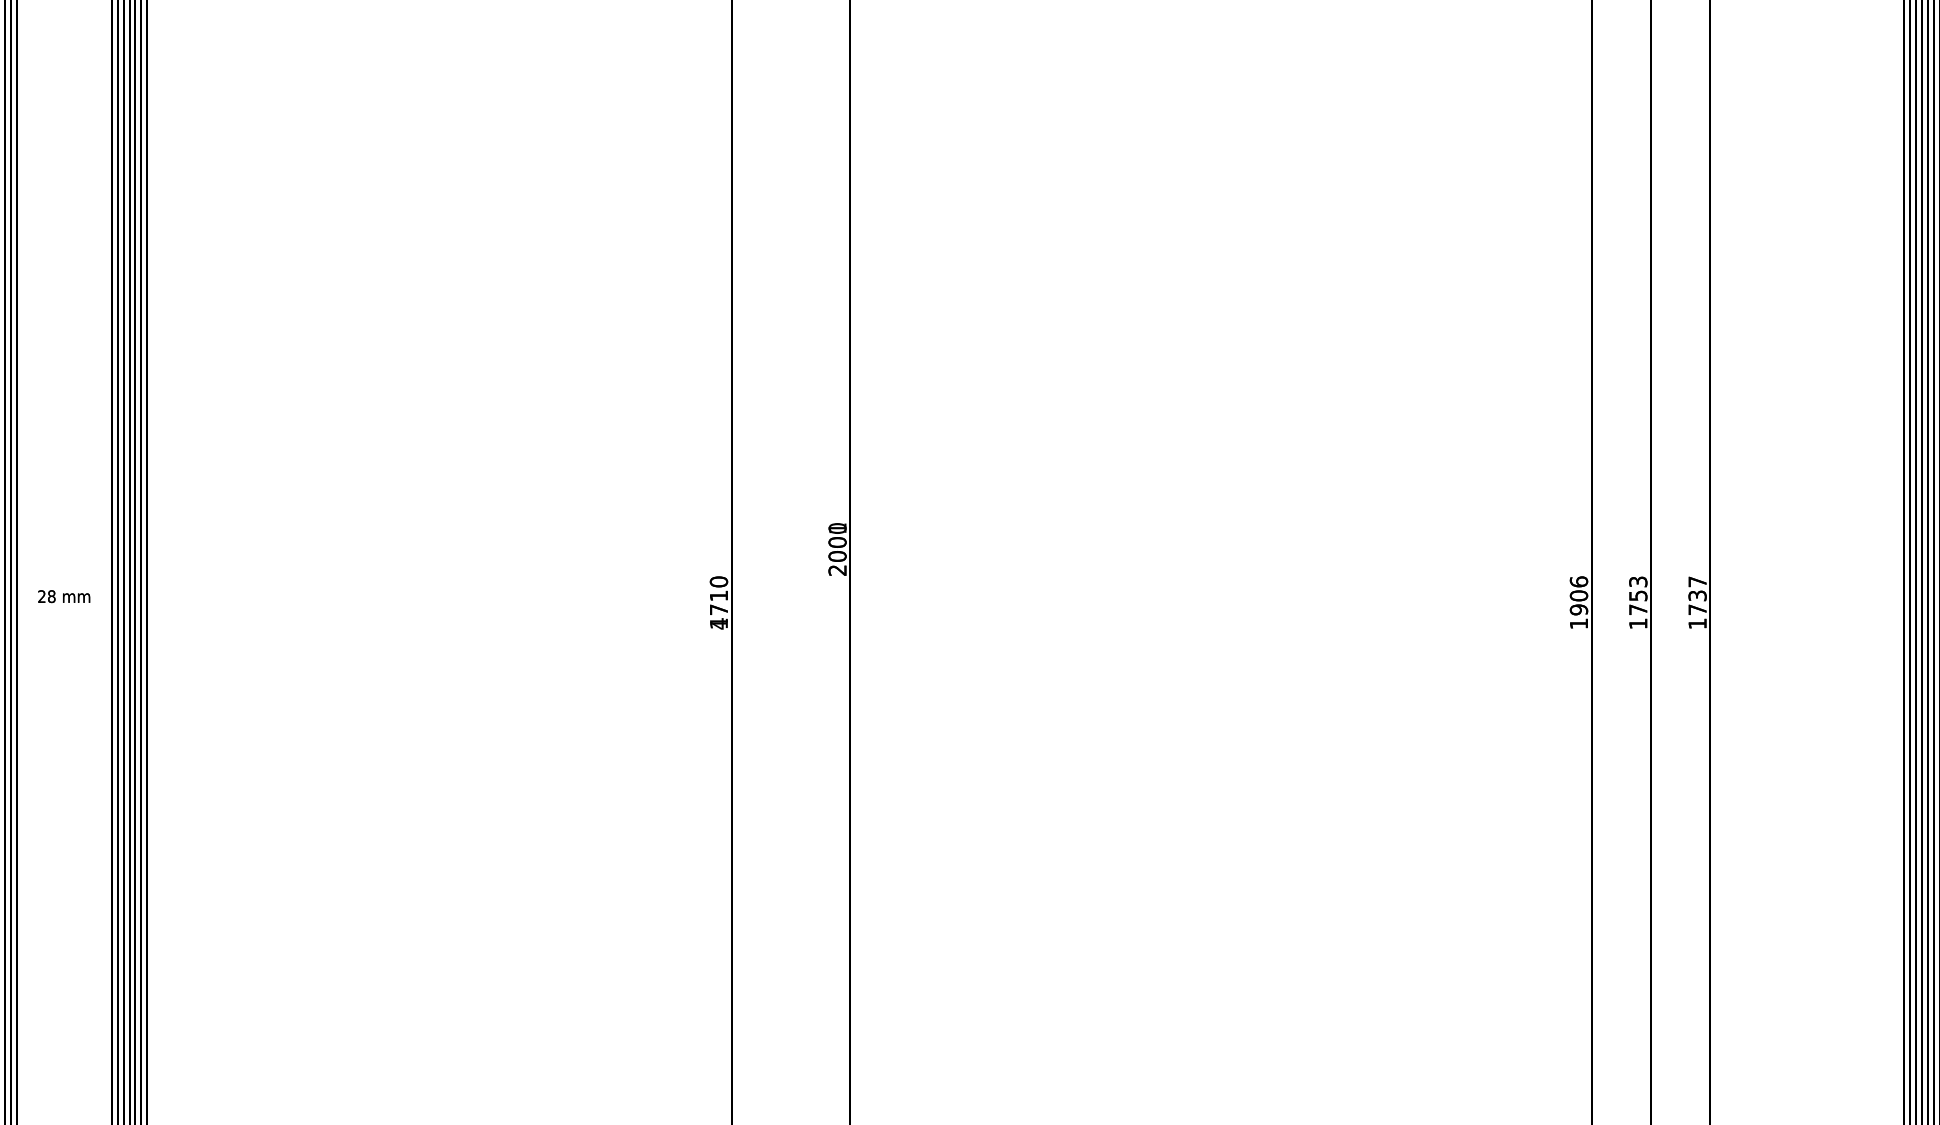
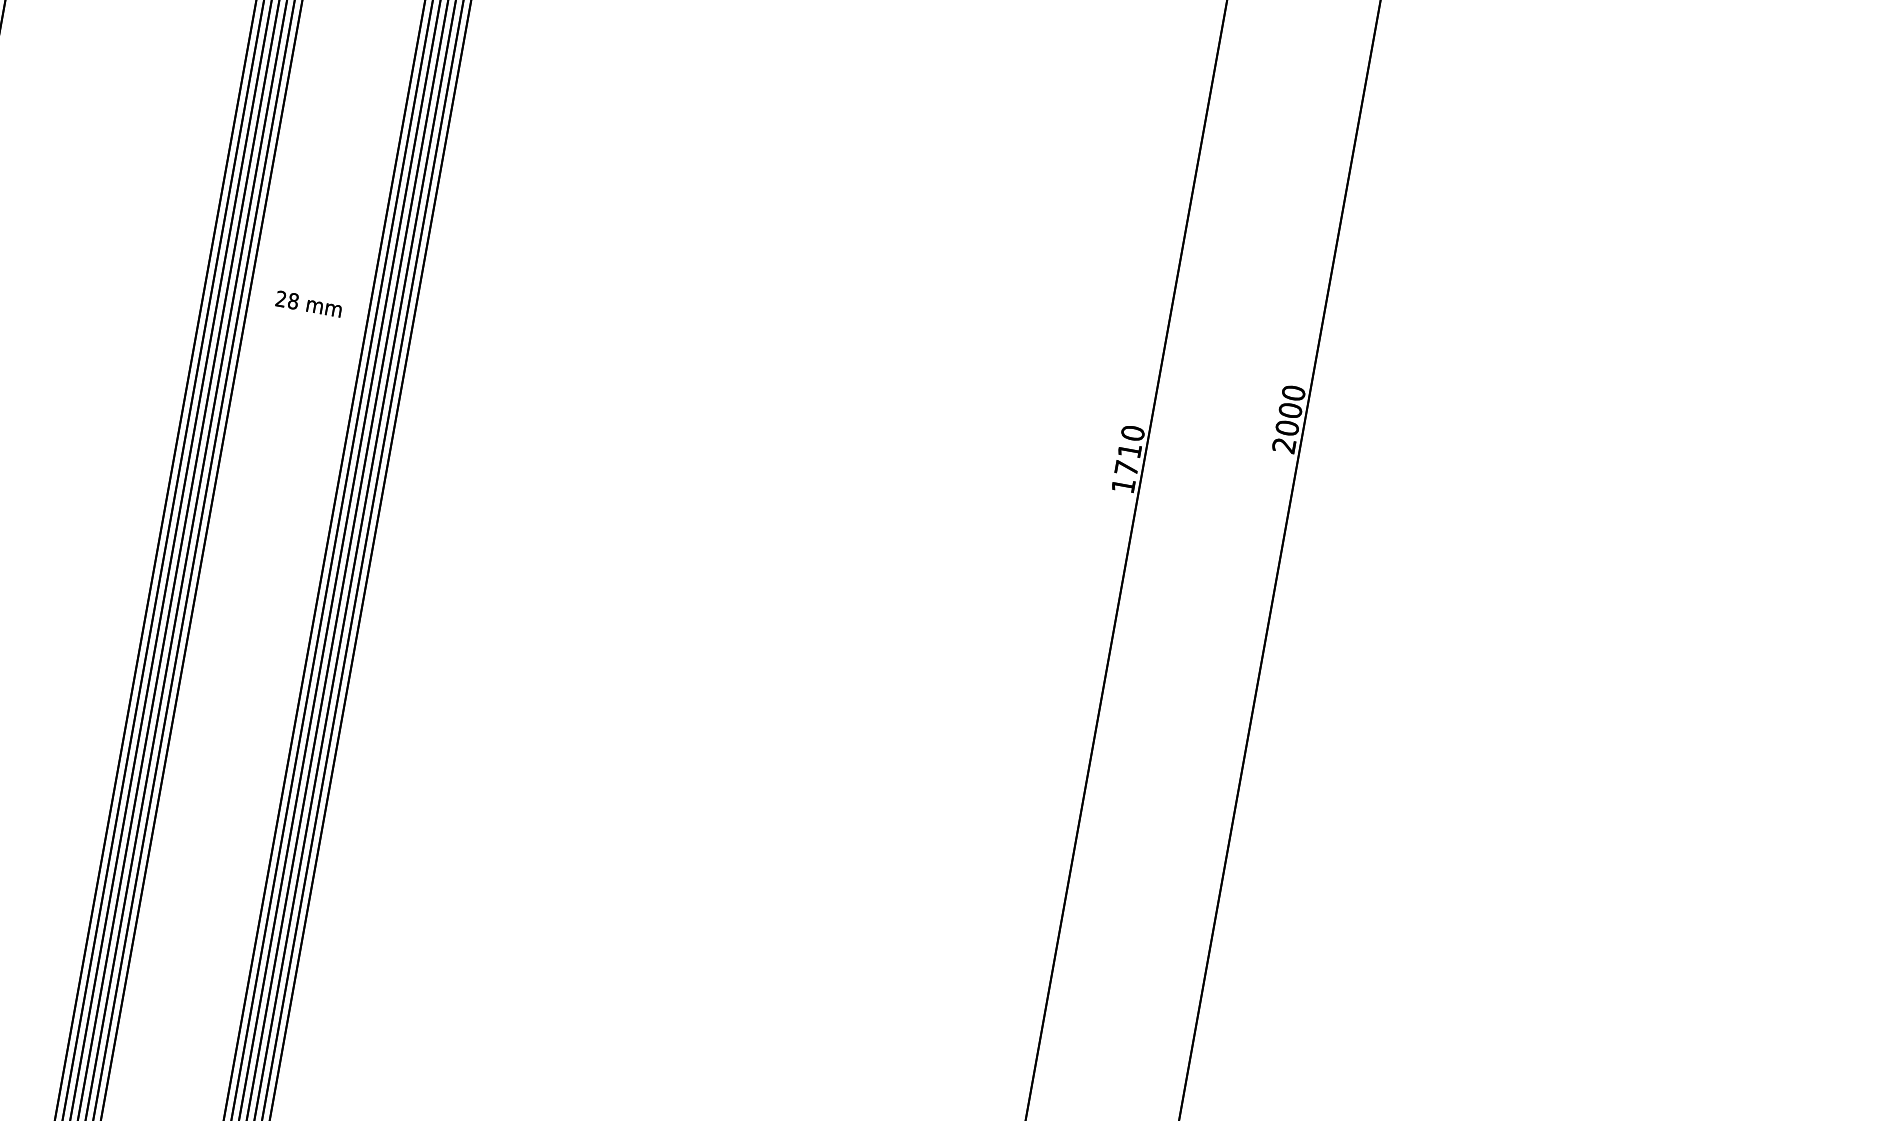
text: (837, 528) -> (1293, 393), 2001 -> 2000
text: (718, 623) -> (1122, 485), 4710 -> 1710

